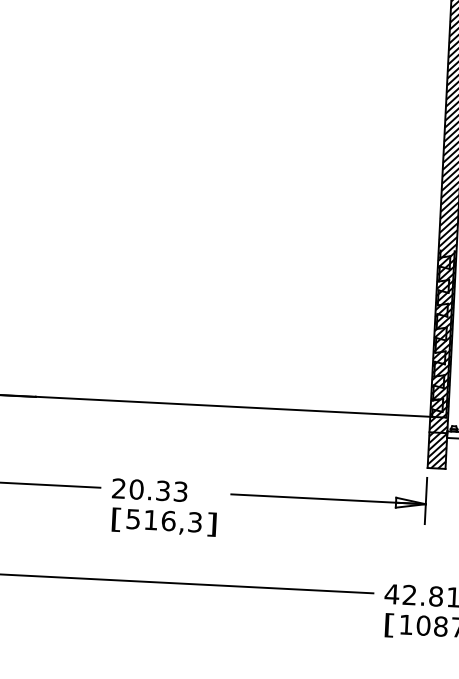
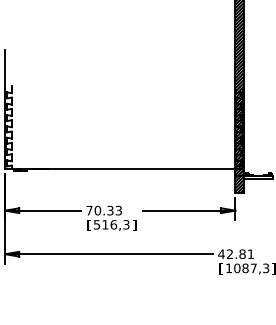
text: (119, 488) -> (89, 210), 20.33 -> 70.33

